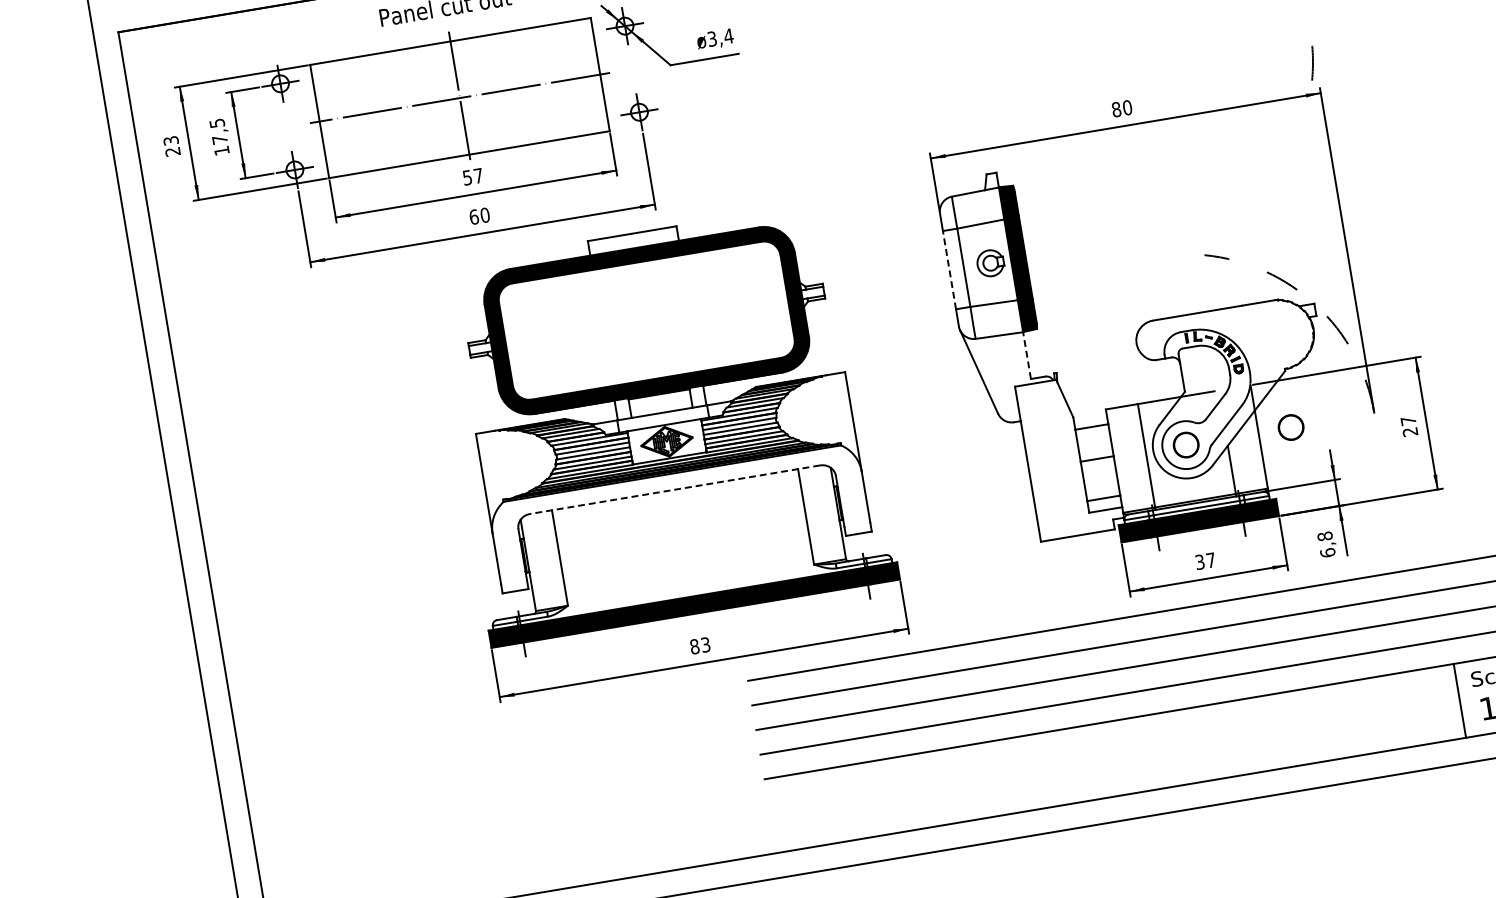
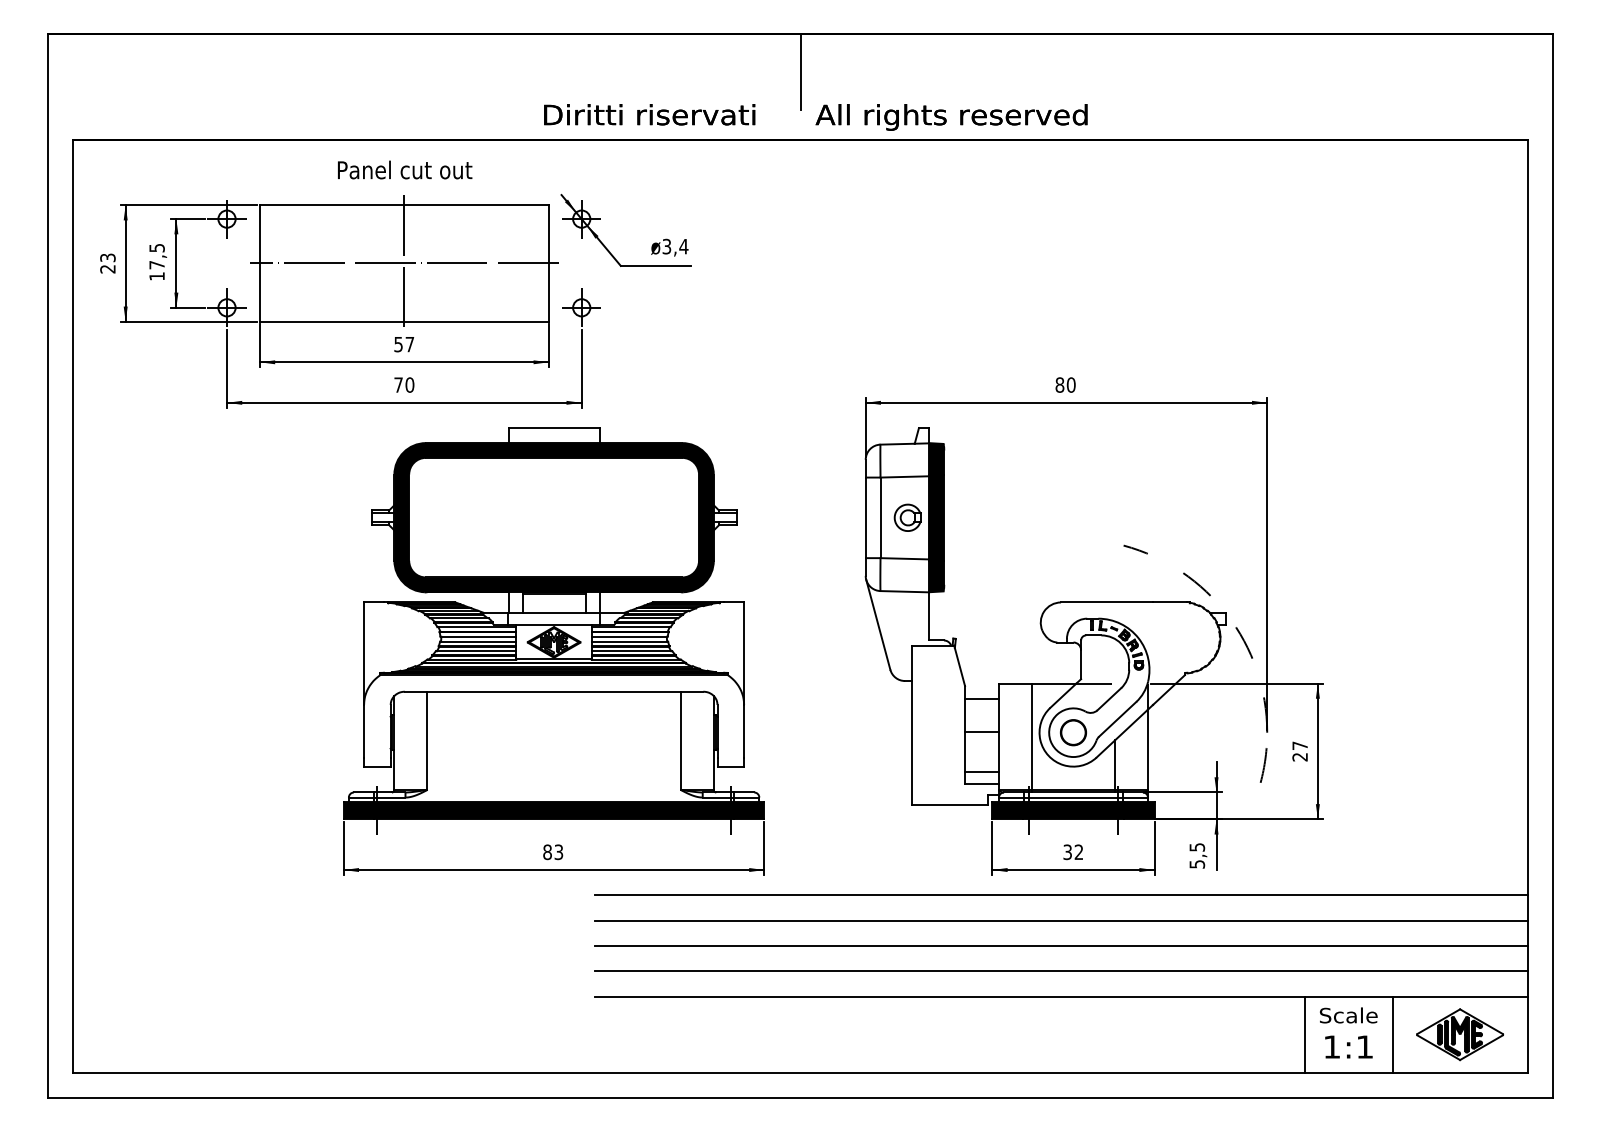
line: (1312, 63) -> (1263, 765), moved
text: (473, 216) -> (398, 384), 60 -> 70
line: (949, 269) -> (865, 517), dashed -> solid
line: (1027, 354) -> (929, 615), dashed -> solid
circle: (1290, 427) -> (1180, 732), removed
line: (674, 489) -> (553, 691), dashed -> solid
text: (1326, 544) -> (1197, 855), 6,8 -> 5,5
text: (1210, 559) -> (1078, 851), 37 -> 32

